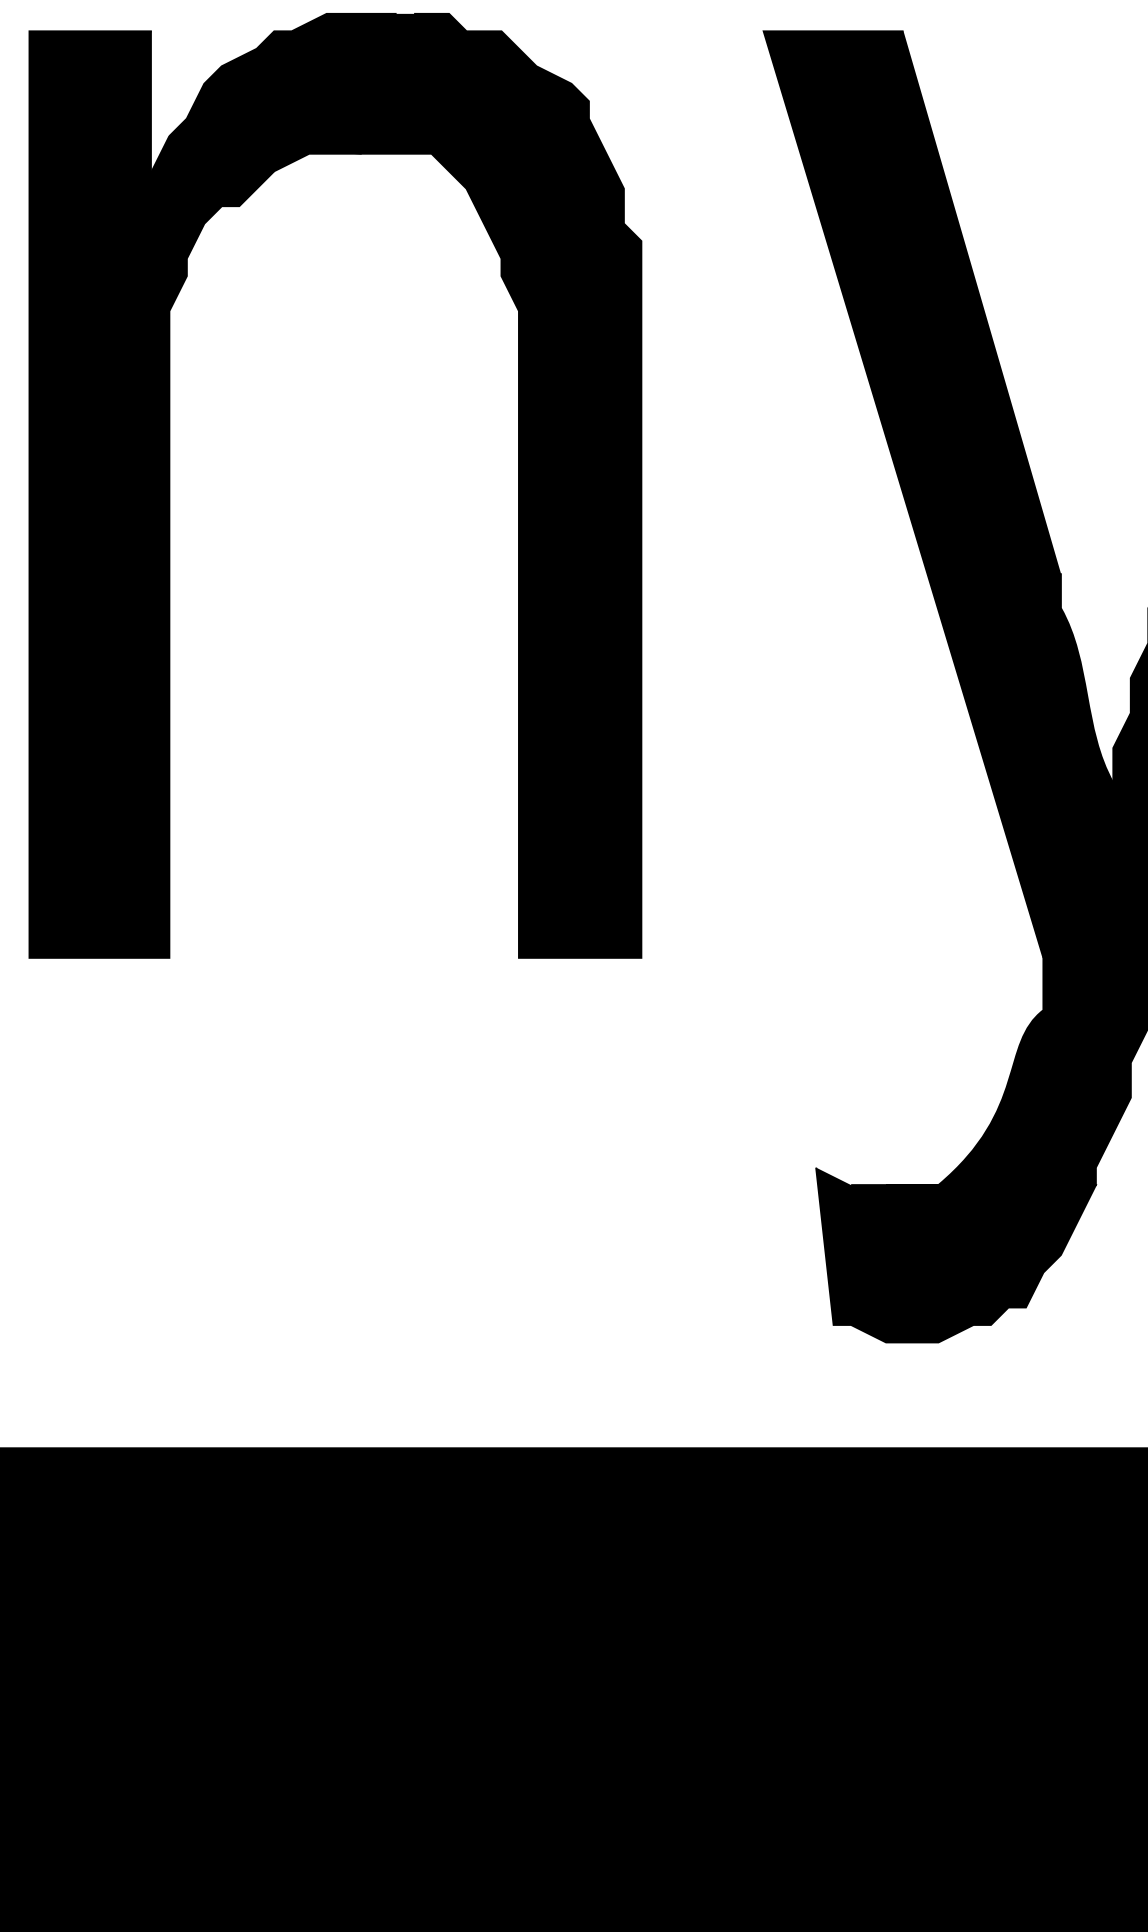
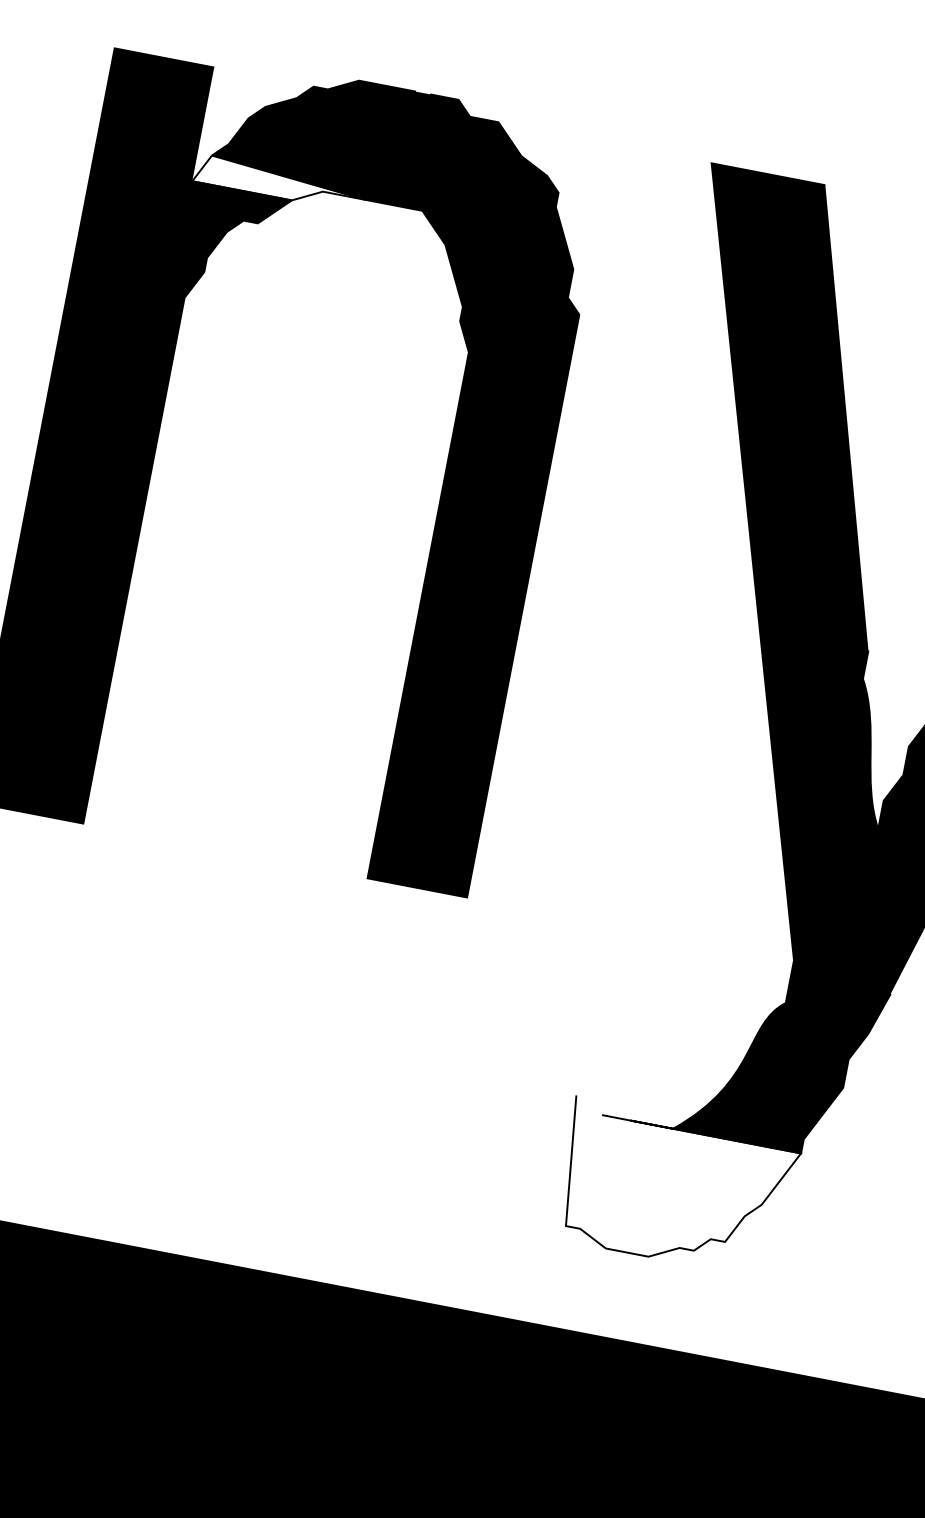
fill: (256, 153) -> (280, 183), removed
fill: (955, 1254) -> (676, 1187), removed

